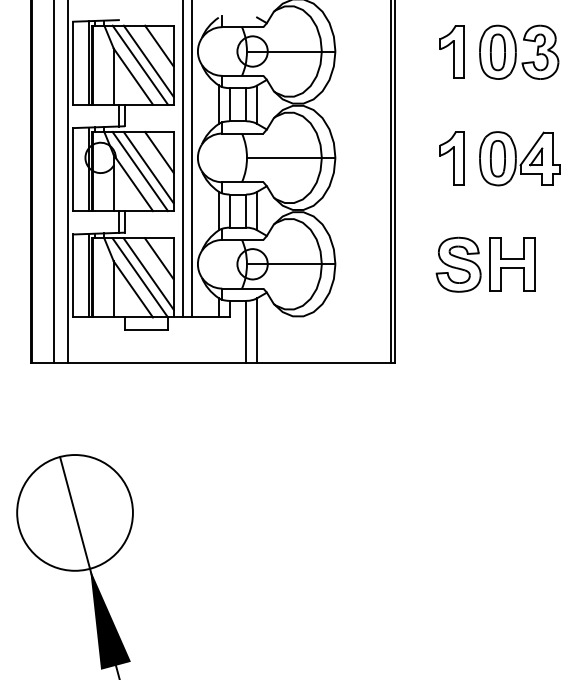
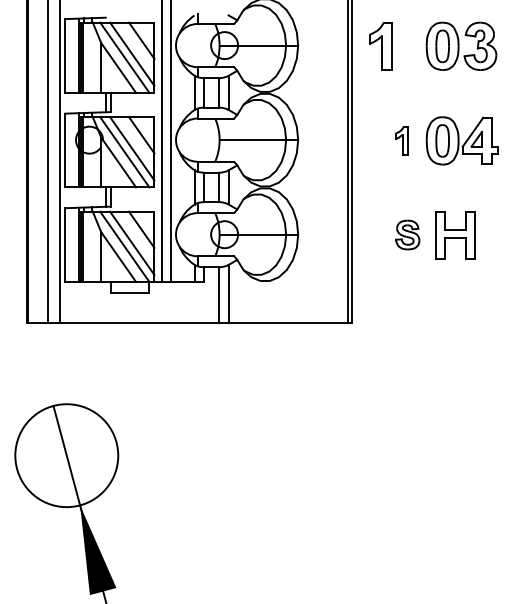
part: (451, 51) -> (380, 45), moved
part: (451, 158) -> (401, 140), size x0.6
part: (458, 264) -> (407, 234), size x0.6

